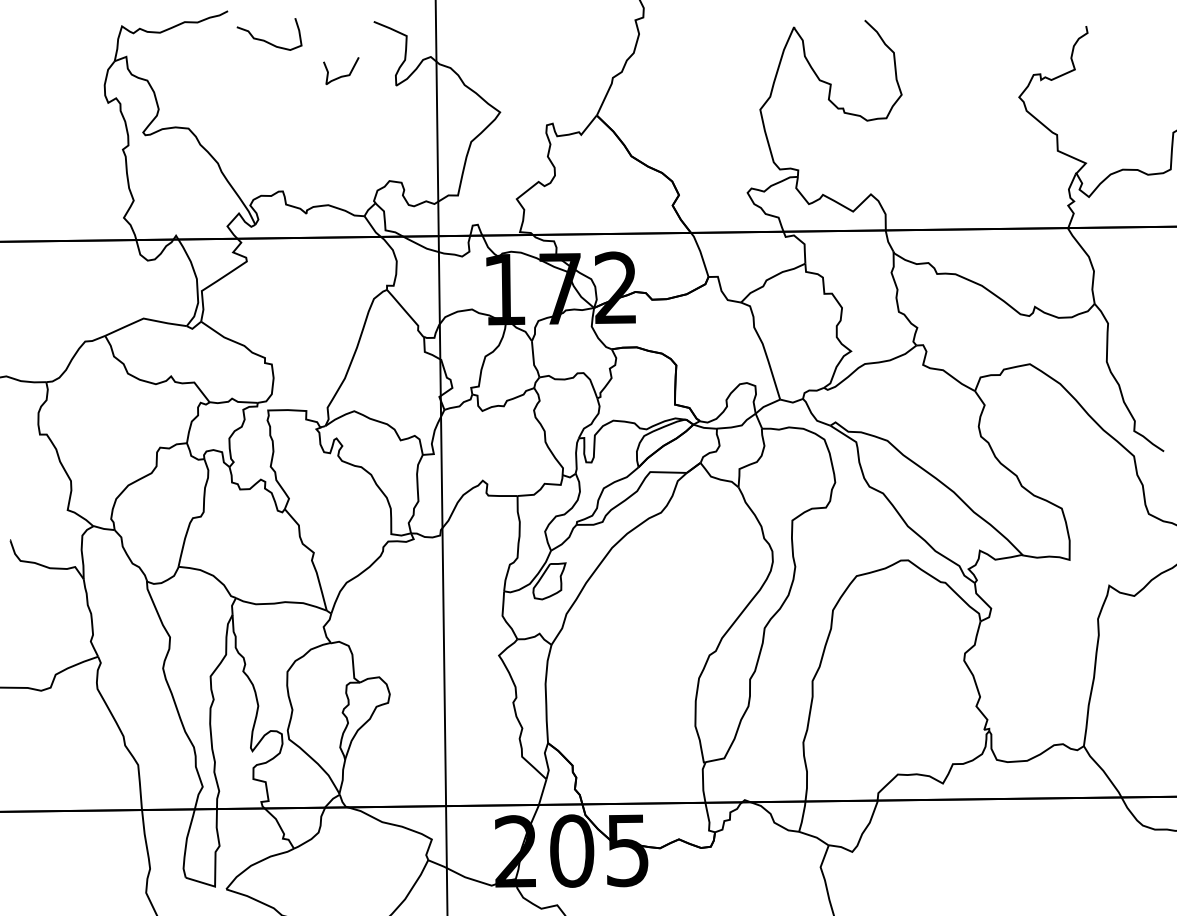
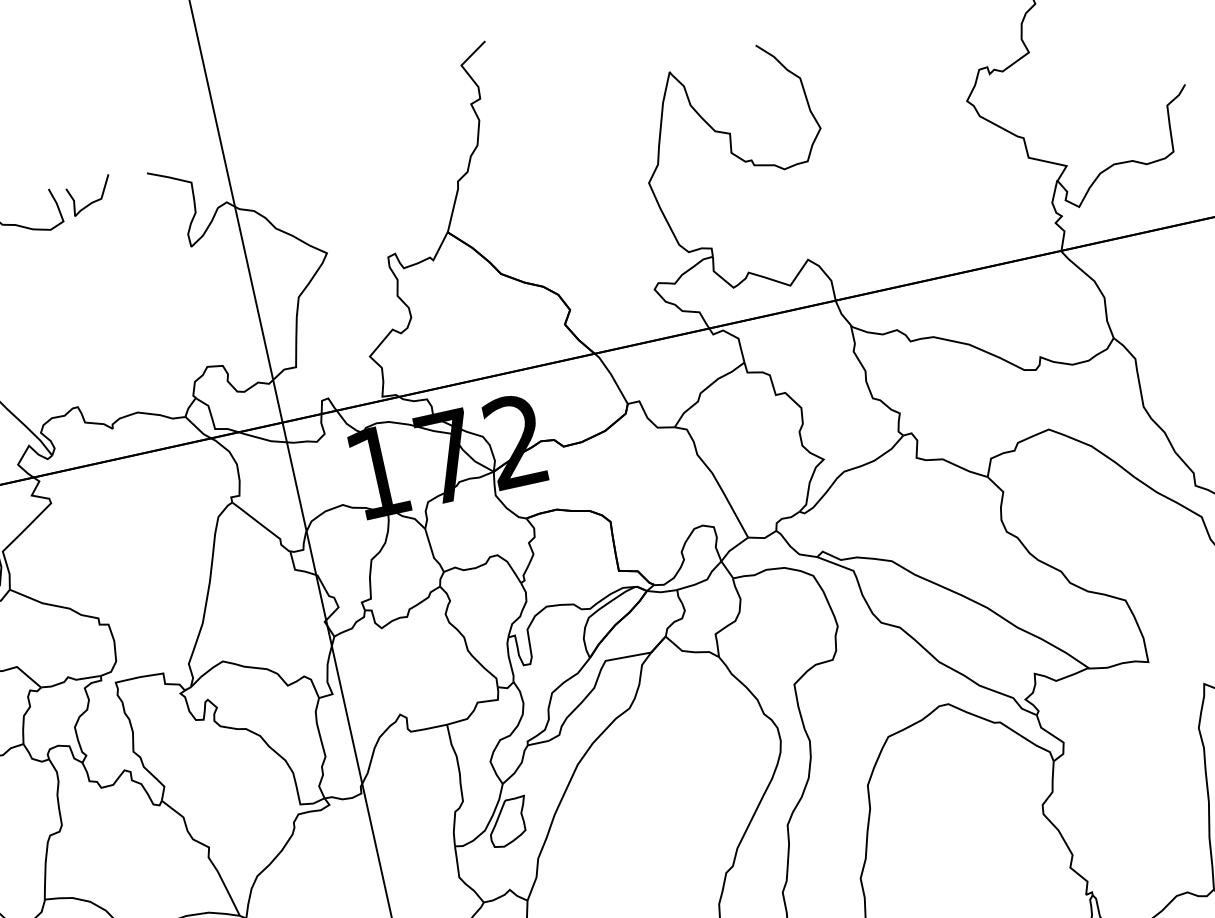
curve: (341, 75) -> (91, 201), moved

